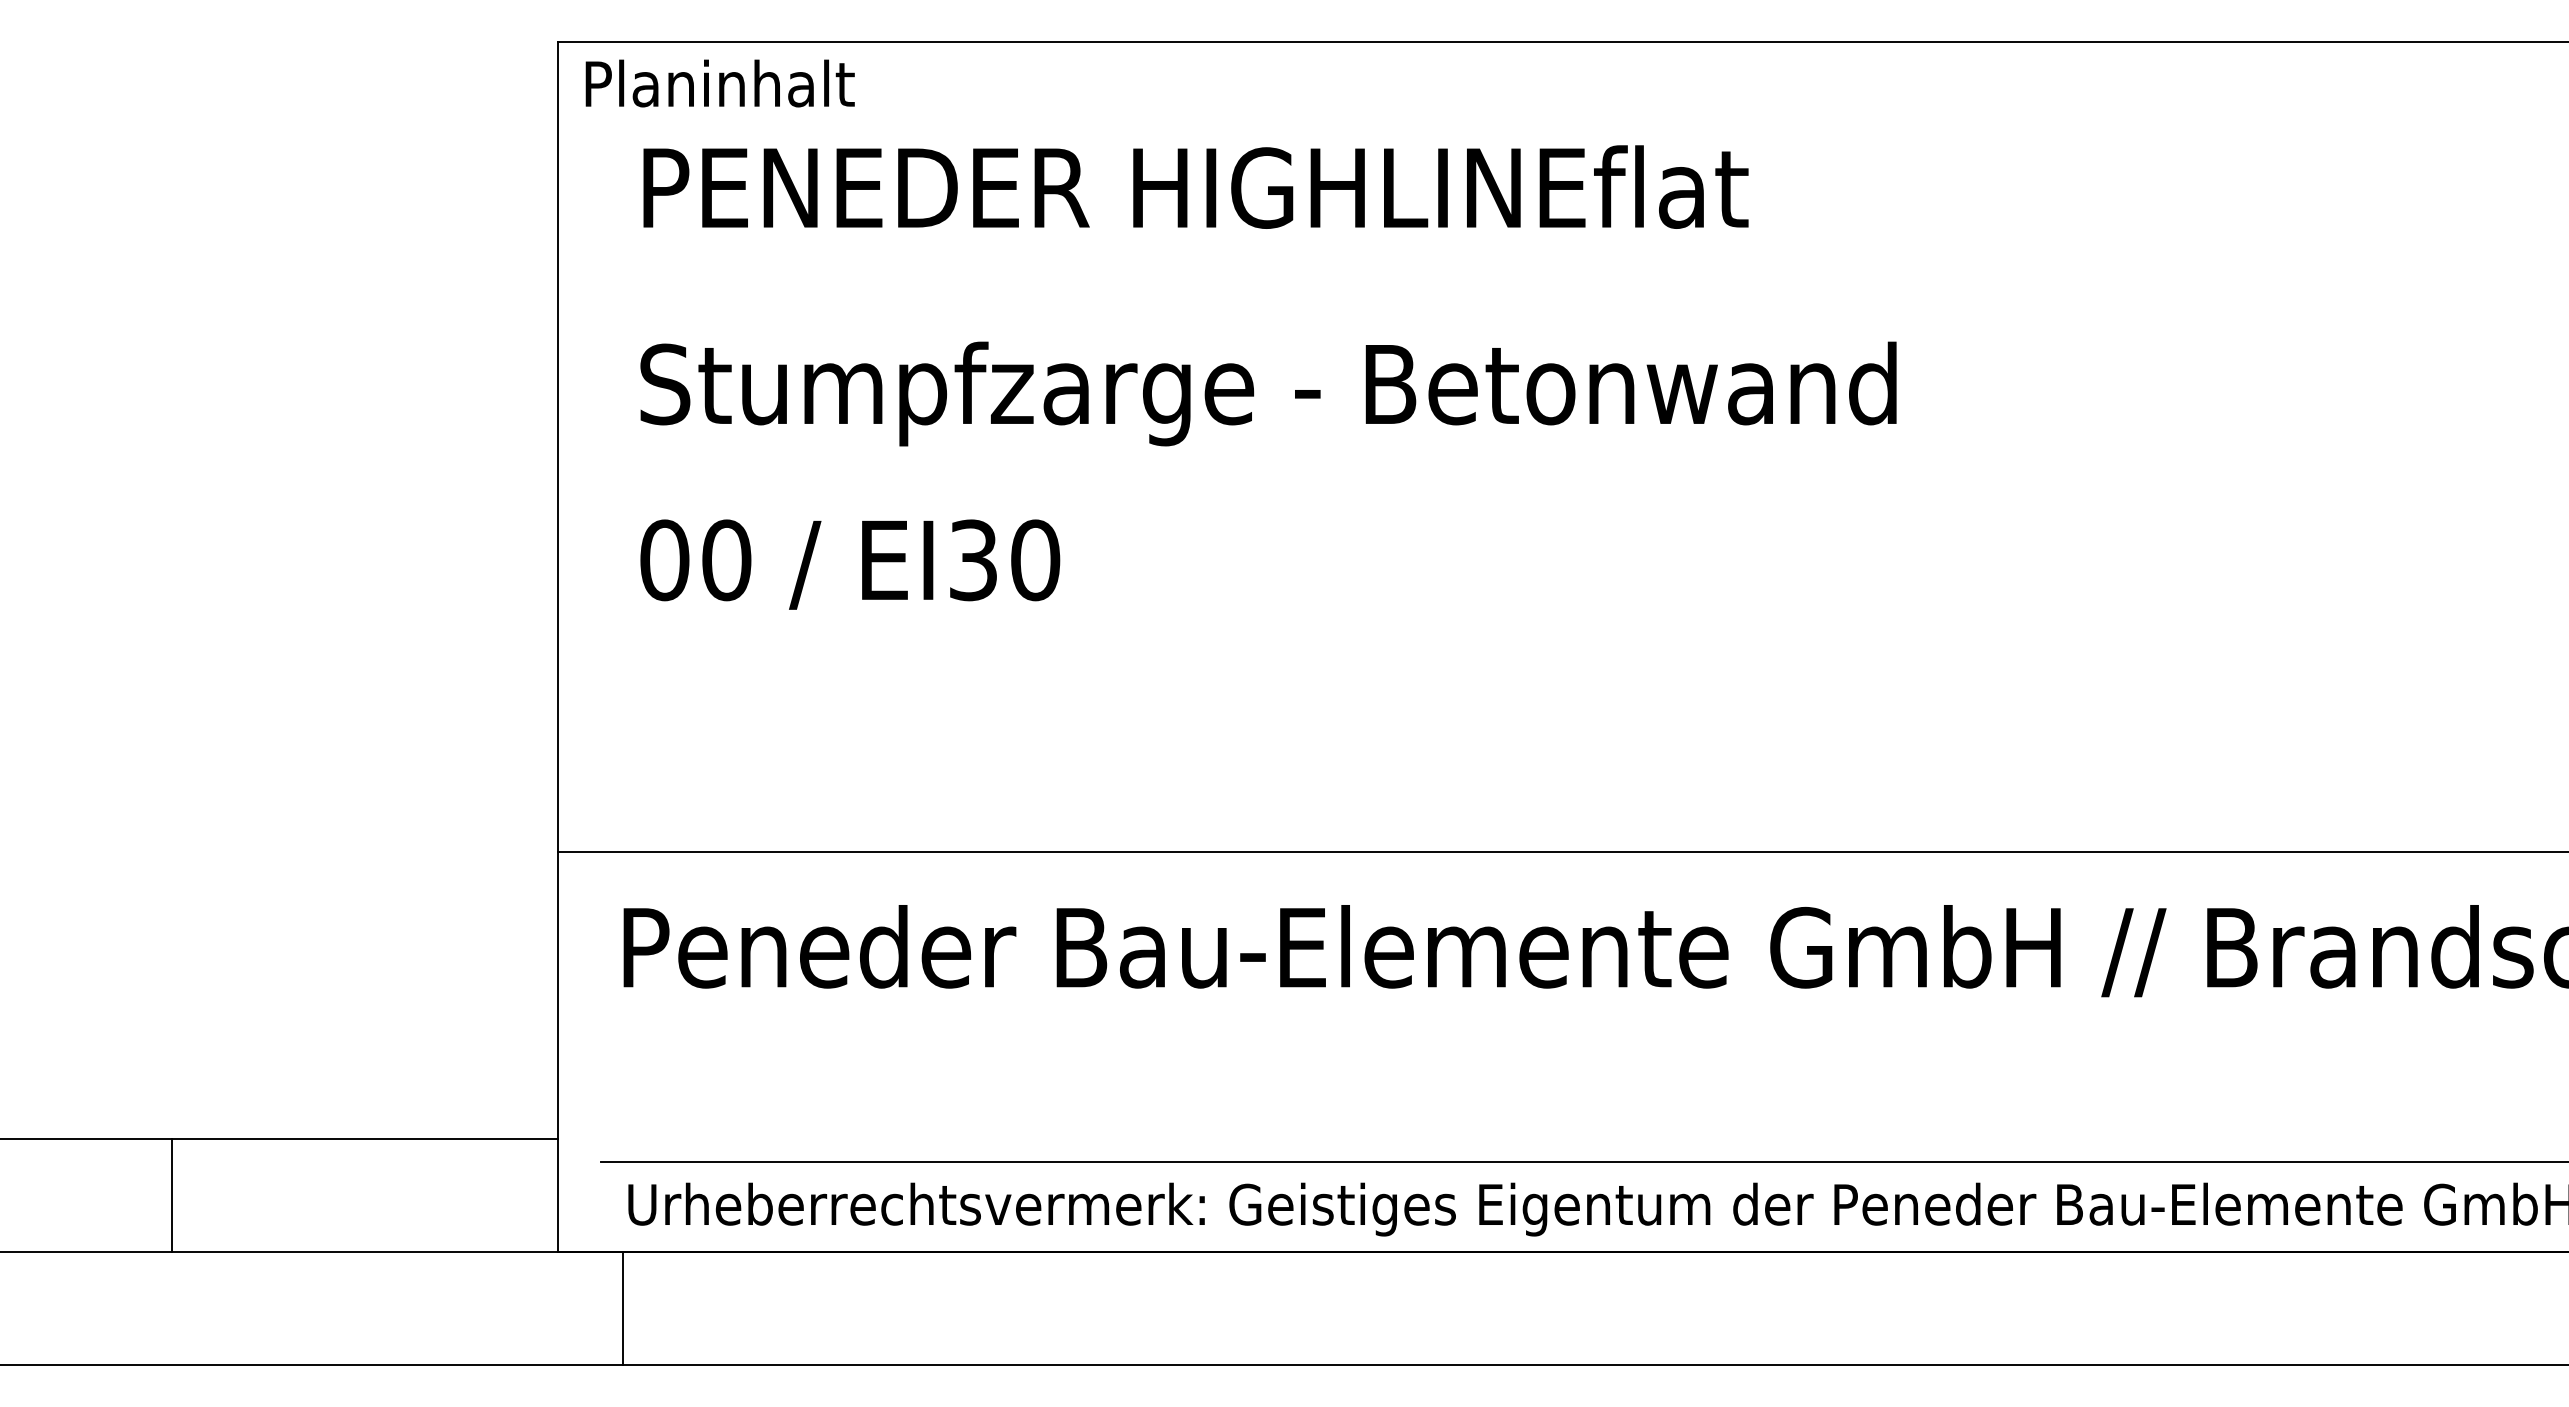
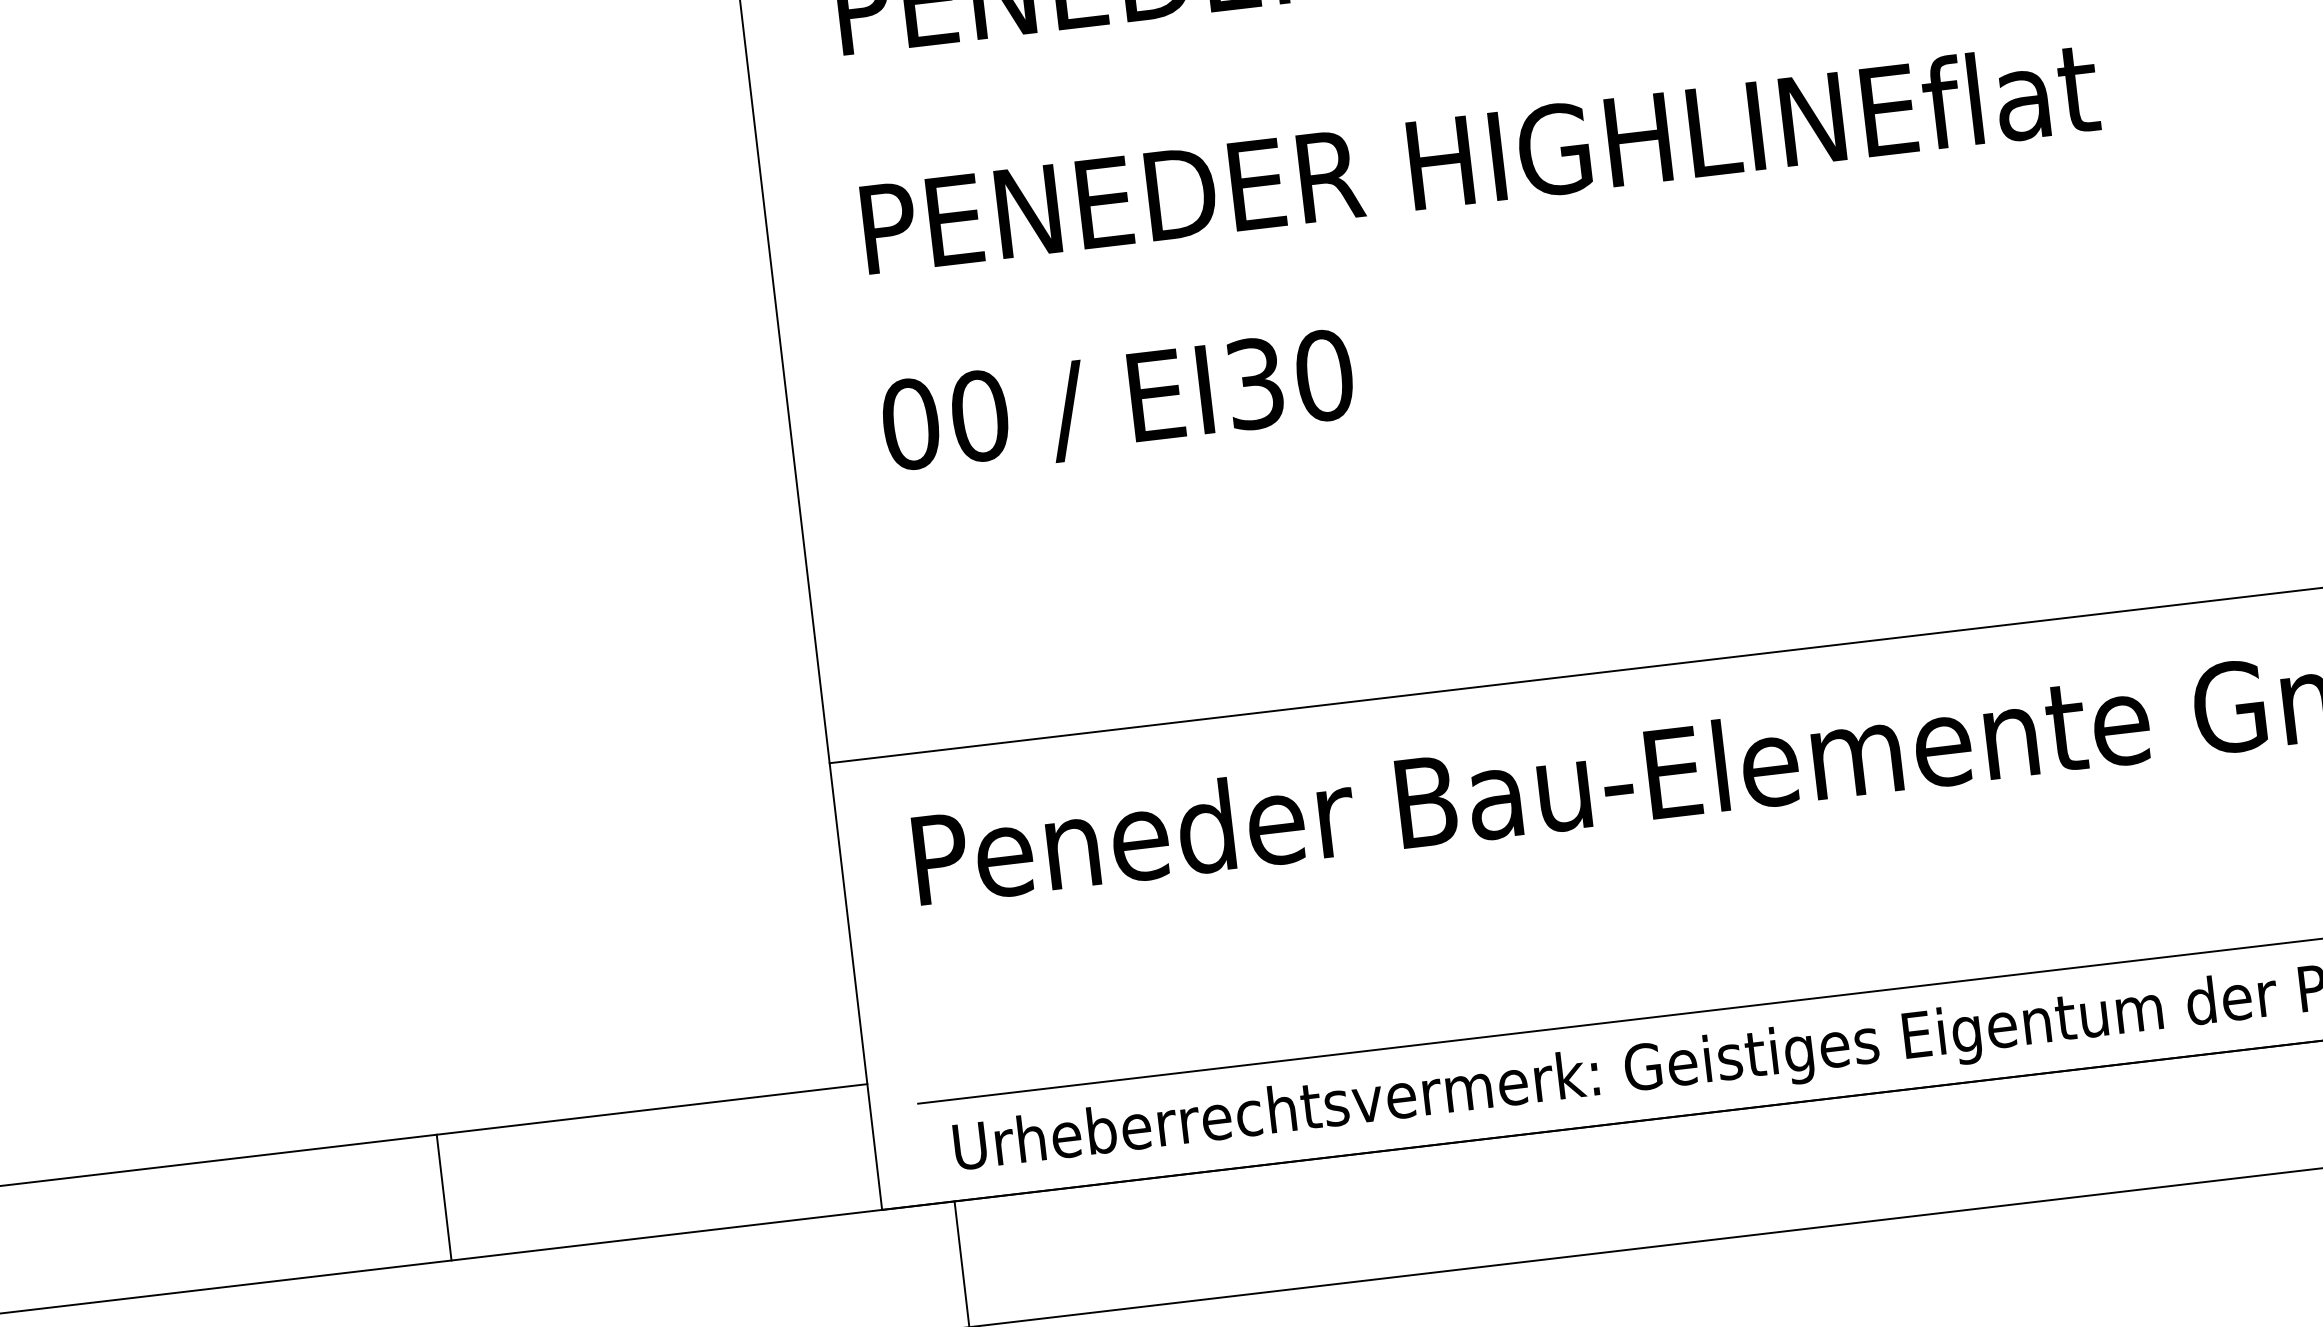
text: (1268, 393) -> (1562, 159), Stumpfzarge - Betonwand -> PENEDER HIGHLINEflat

